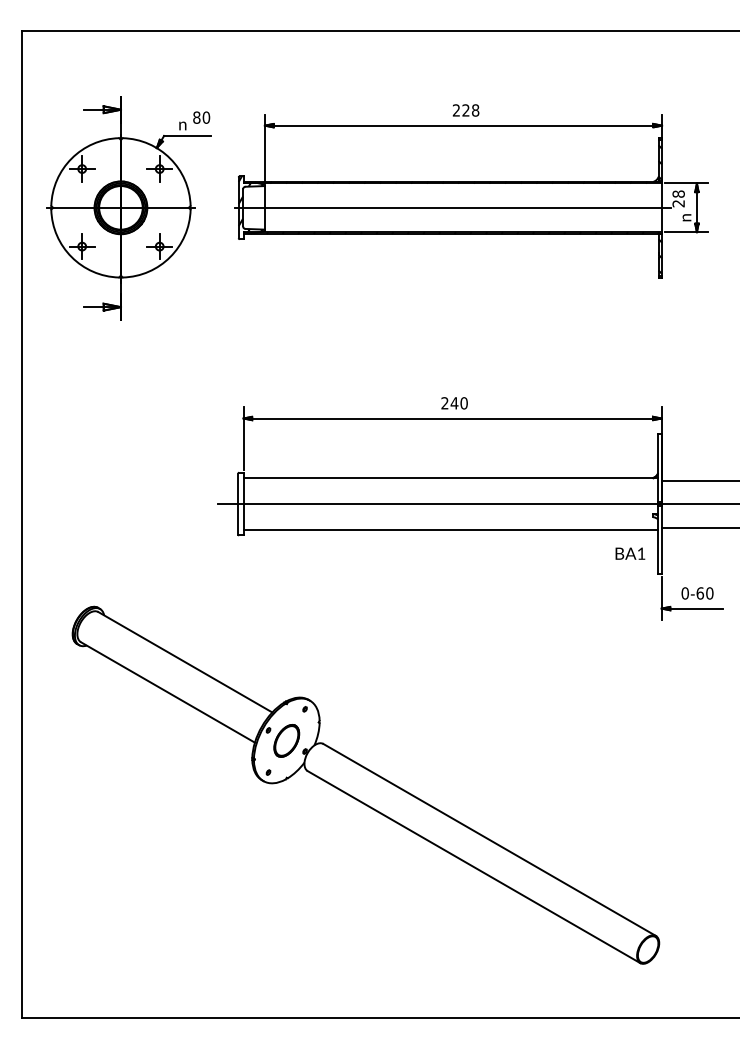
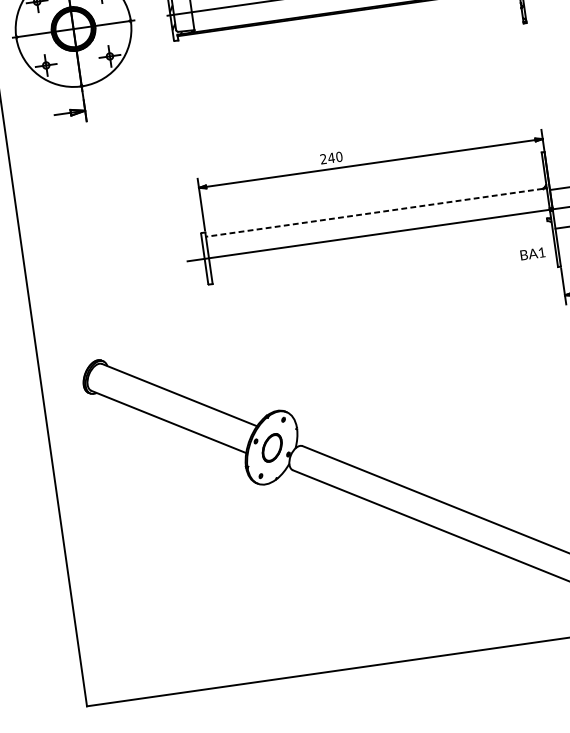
text: (454, 403) -> (331, 158), moved
line: (448, 477) -> (374, 212), solid -> dashed
line: (450, 530) -> (382, 255), removed

